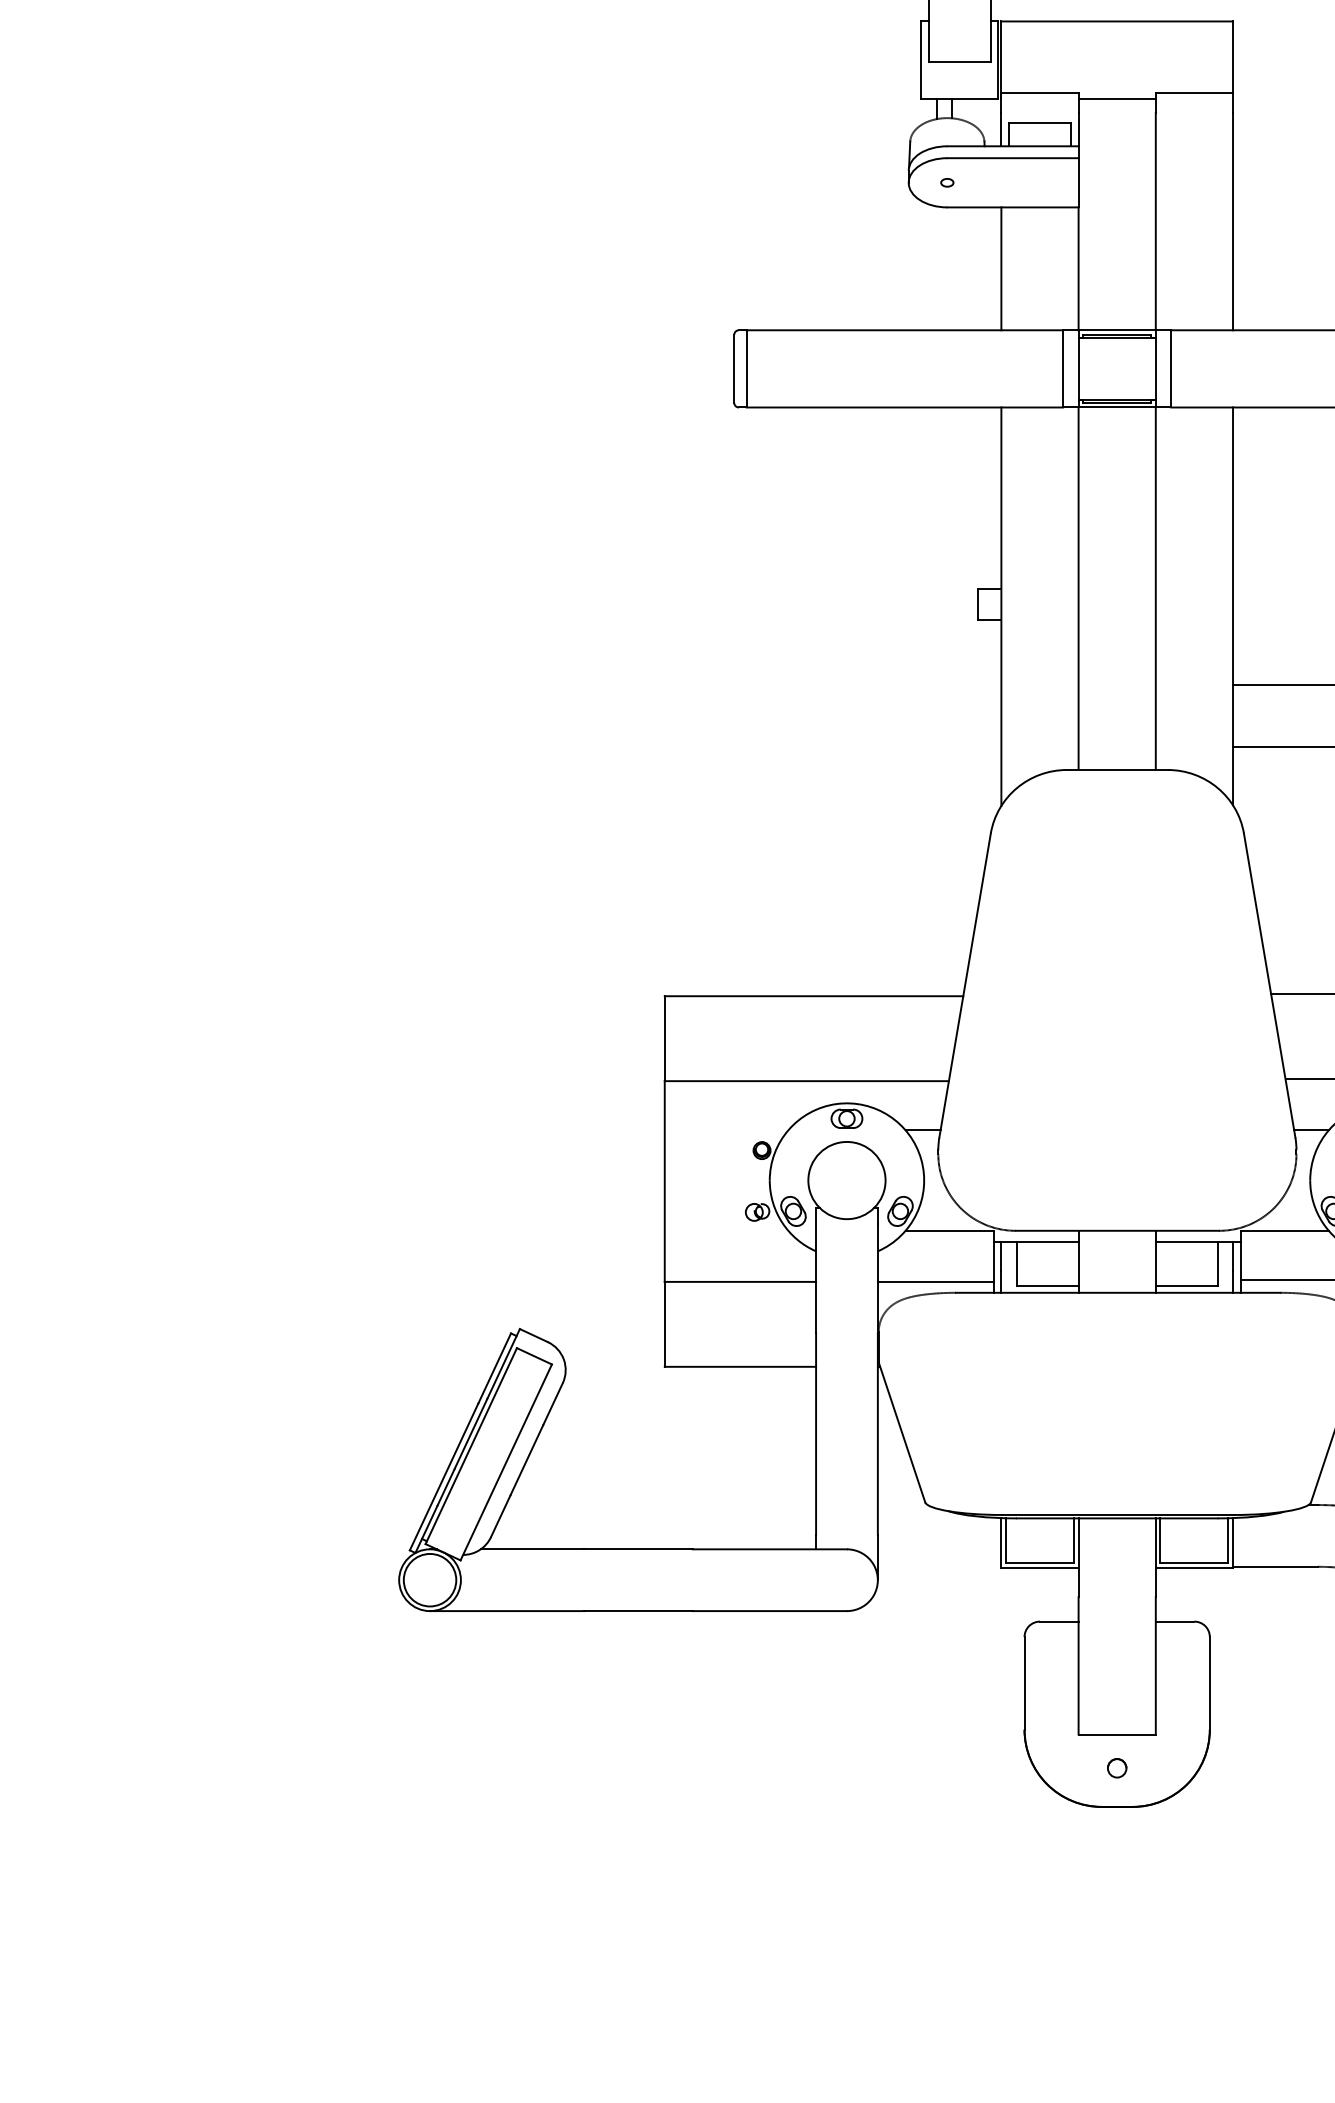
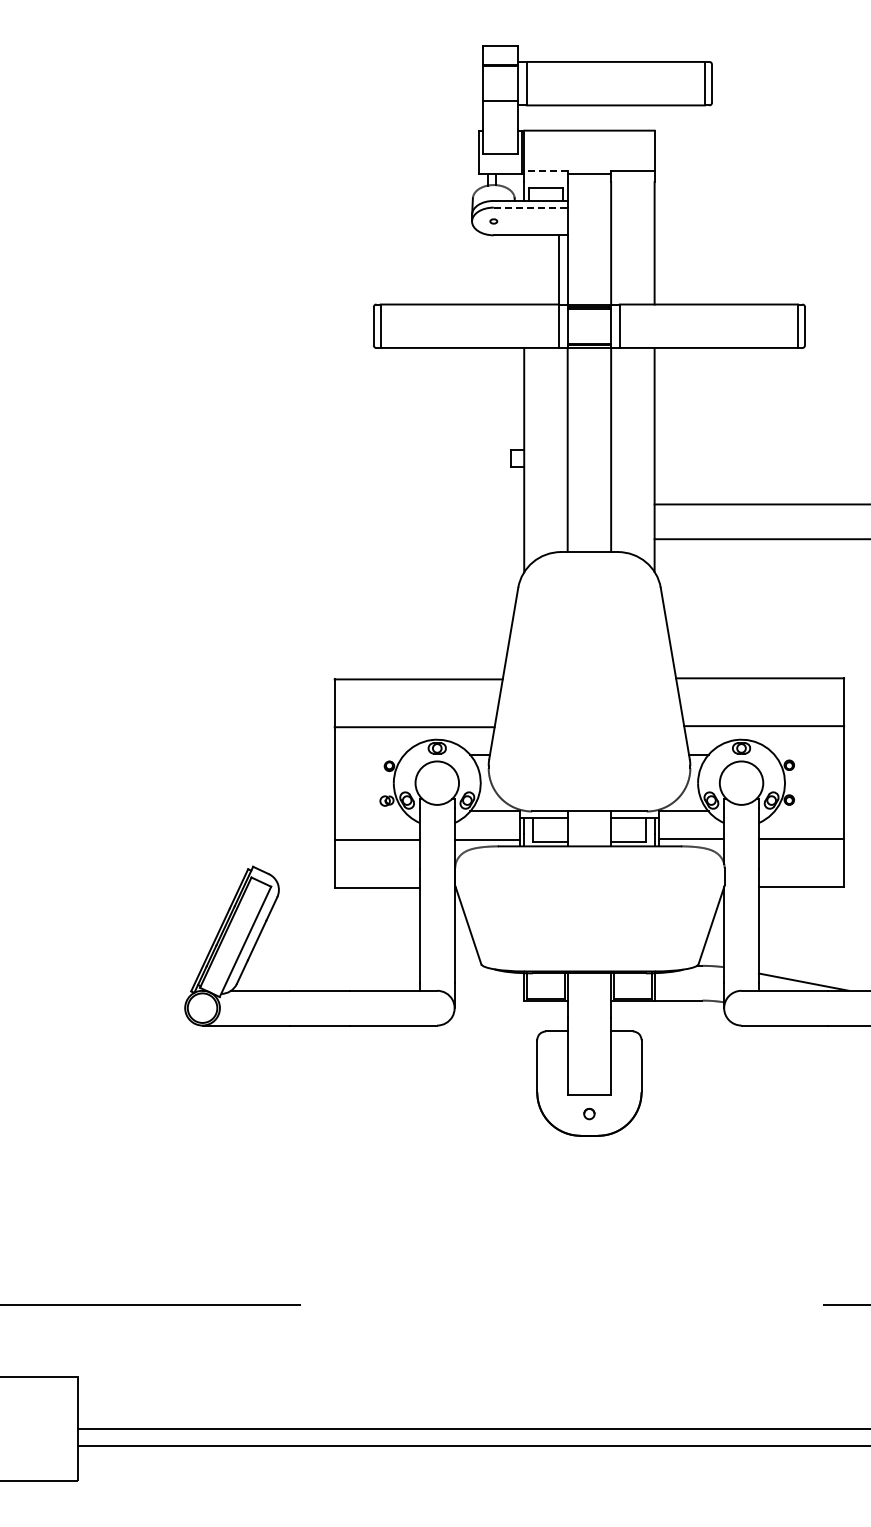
line: (1039, 94) -> (545, 171), solid -> dashed
line: (1012, 157) -> (530, 207), solid -> dashed
line: (1001, 268) -> (559, 269), moved

